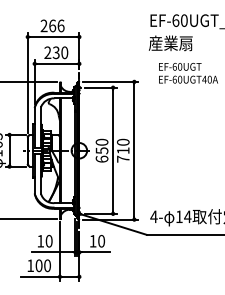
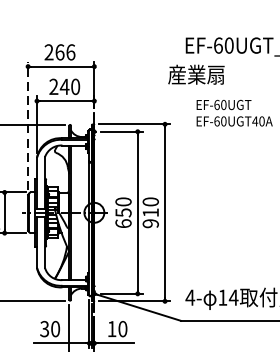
text: (170, 43) -> (196, 74), moved
text: (55, 52) -> (63, 86), 230 -> 240
line: (27, 83) -> (27, 126), solid -> dashed
text: (122, 158) -> (149, 222), 710 -> 910
text: (40, 240) -> (44, 328), 10 -> 30

